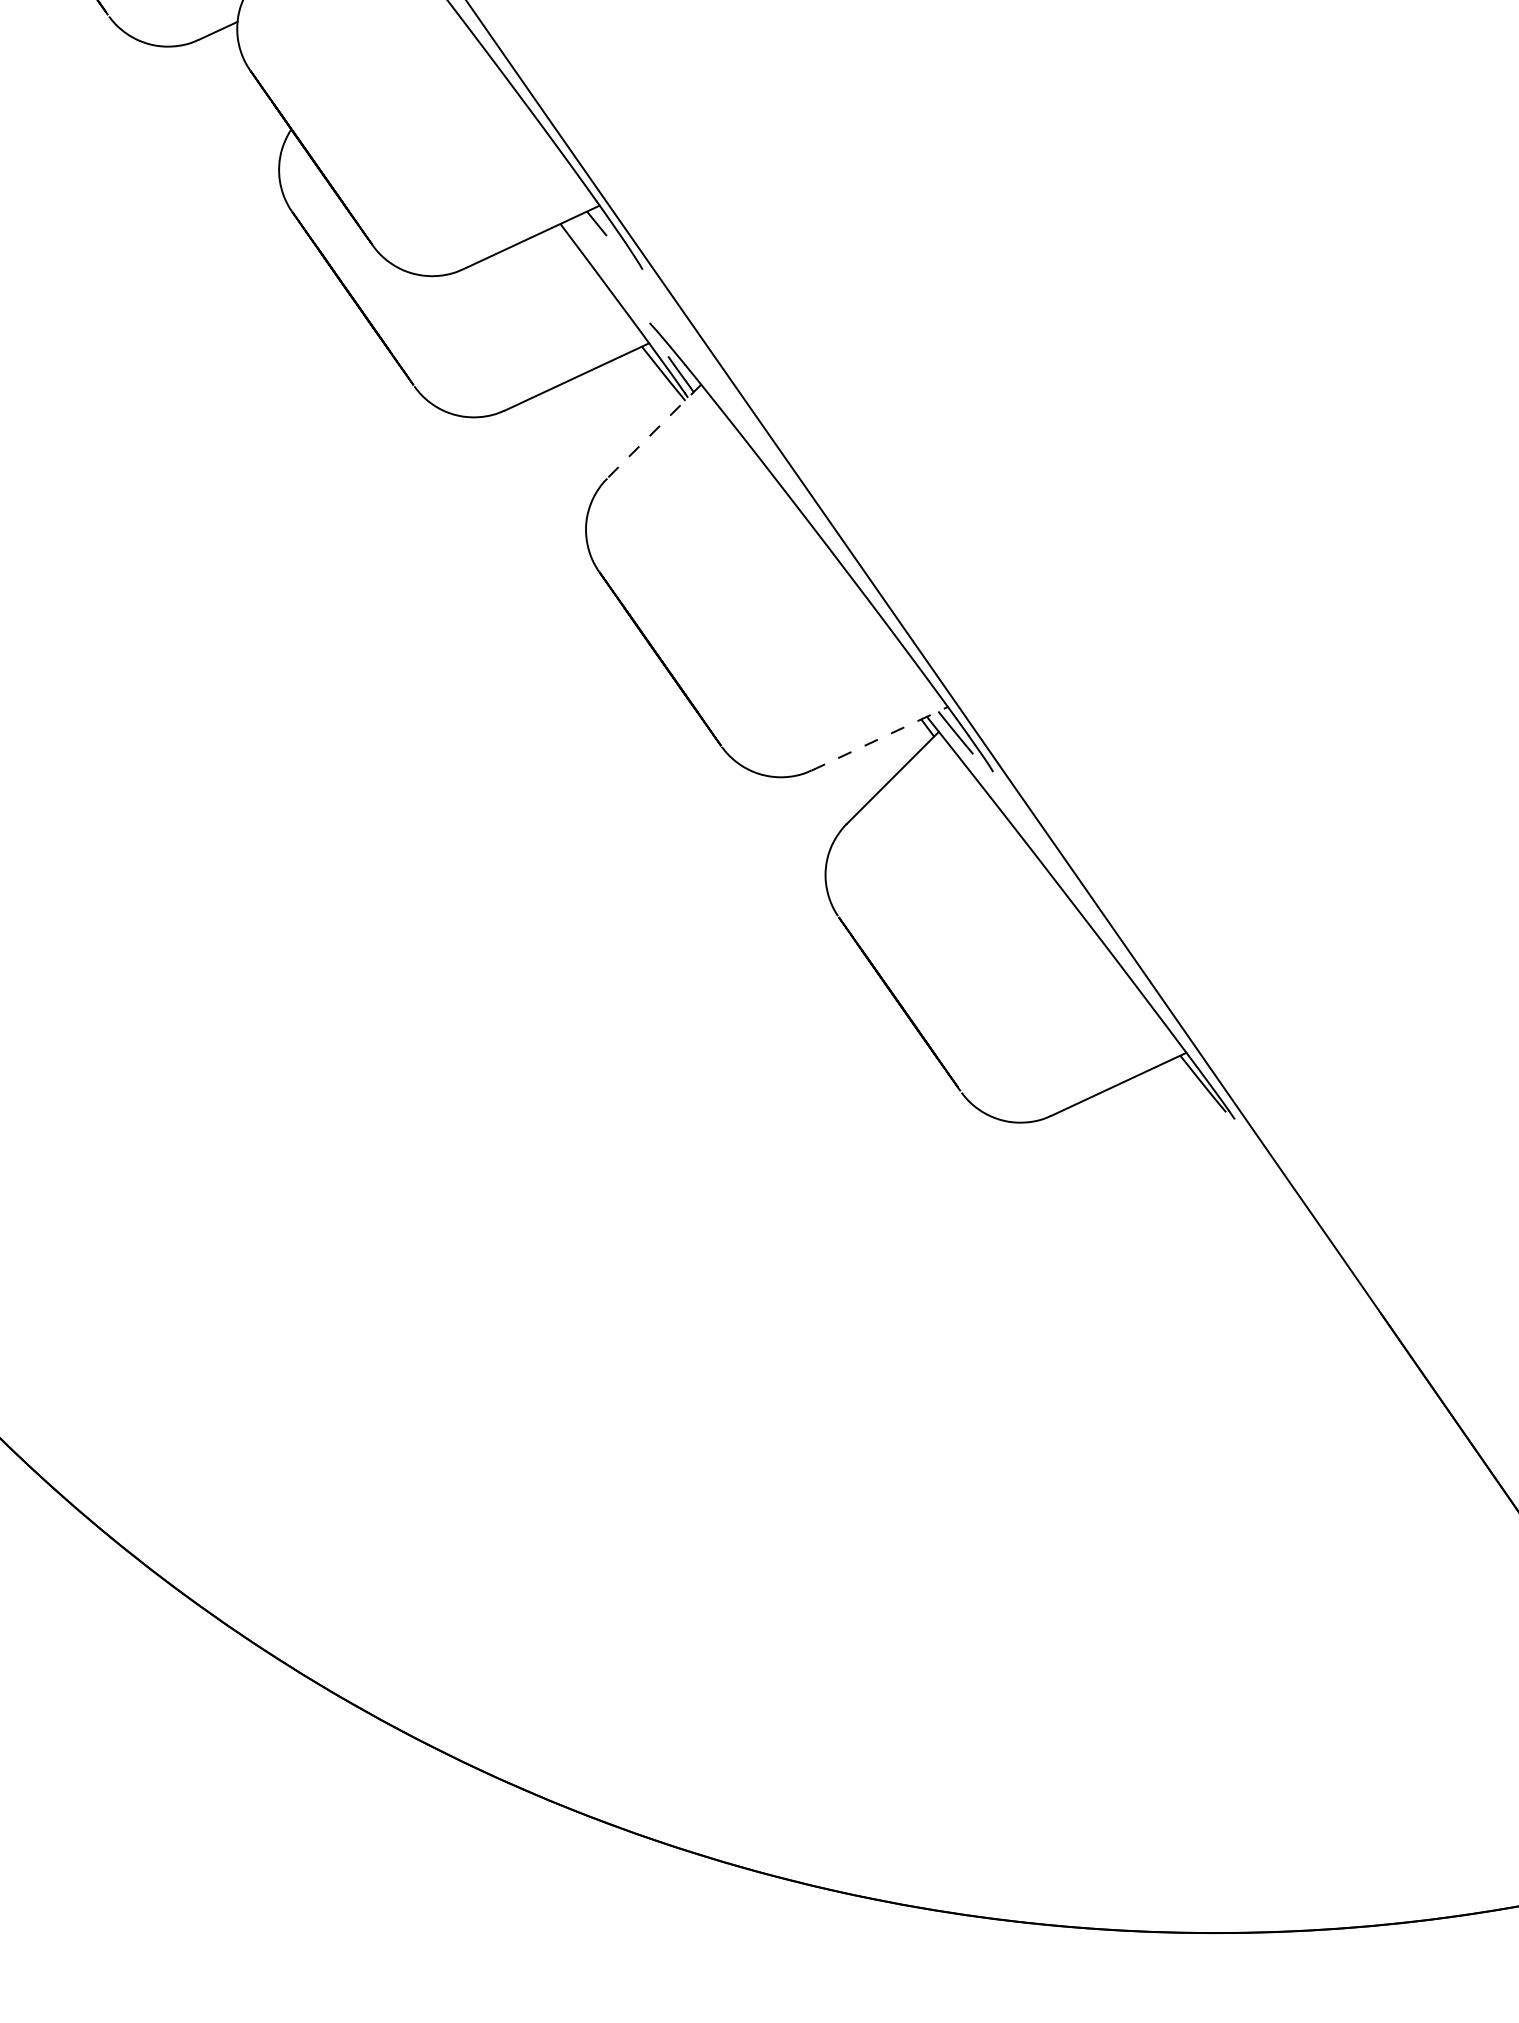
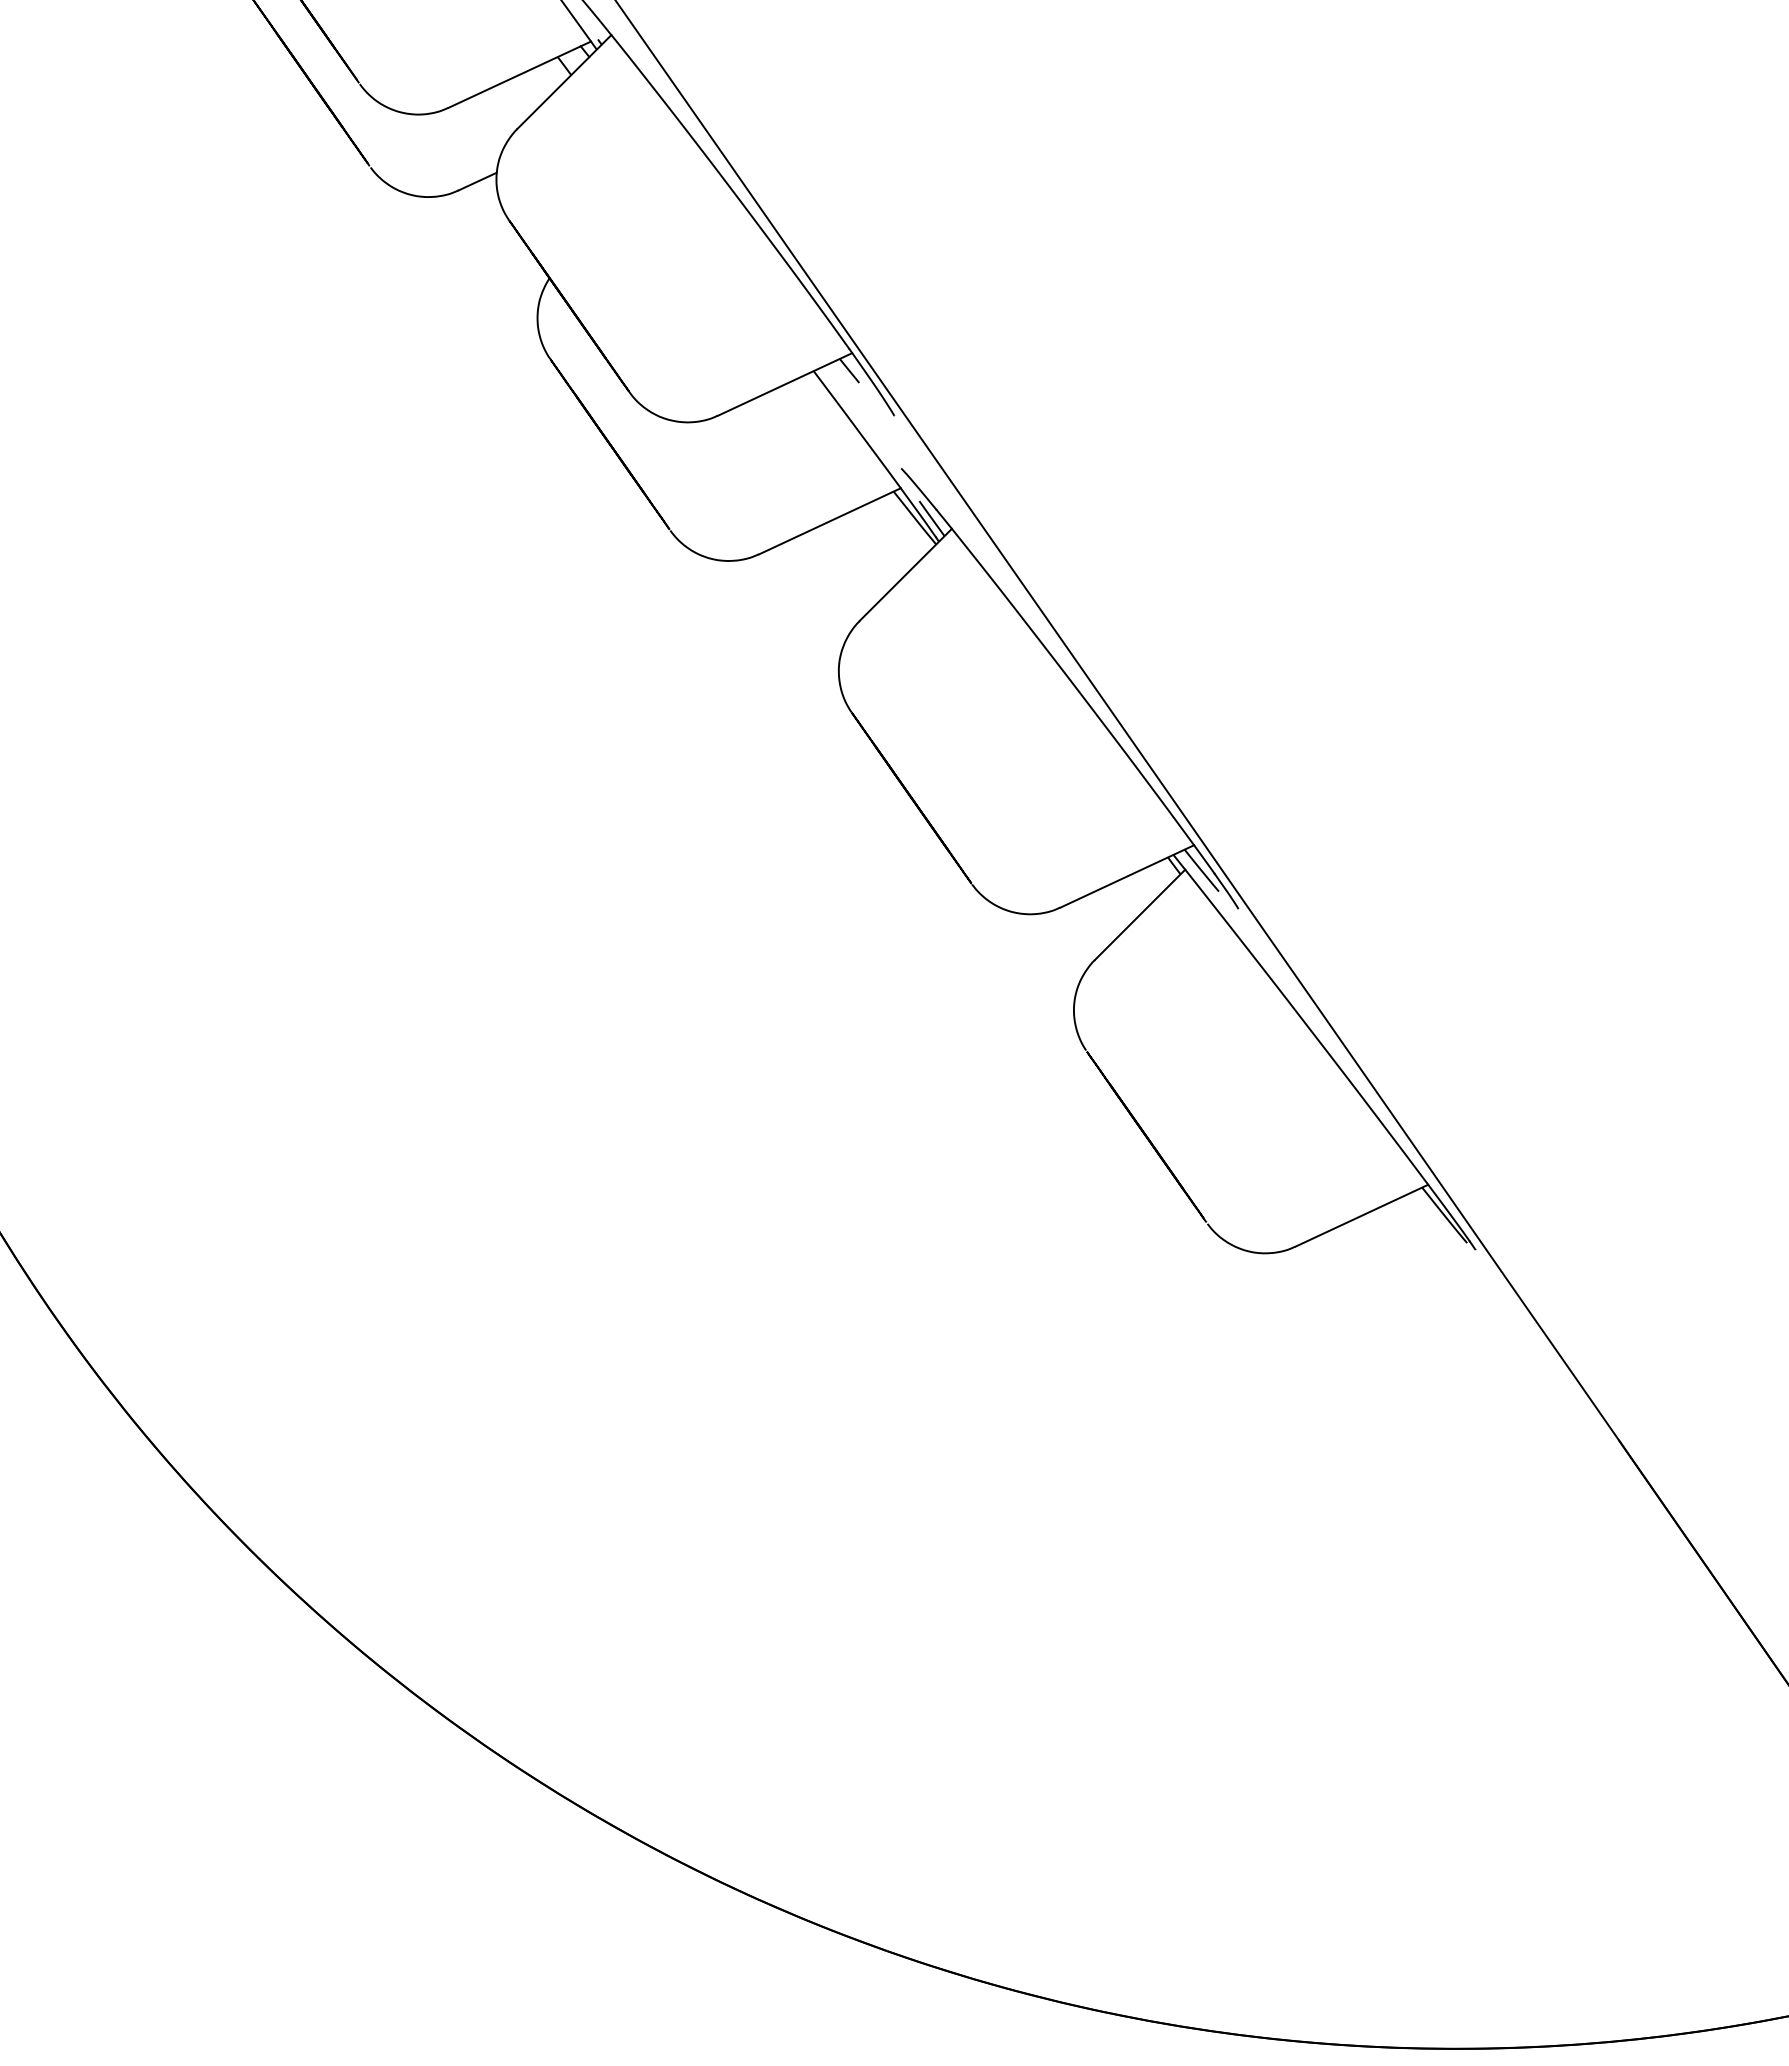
line: (653, 432) -> (905, 575), dashed -> solid
line: (880, 738) -> (1127, 876), dashed -> solid

